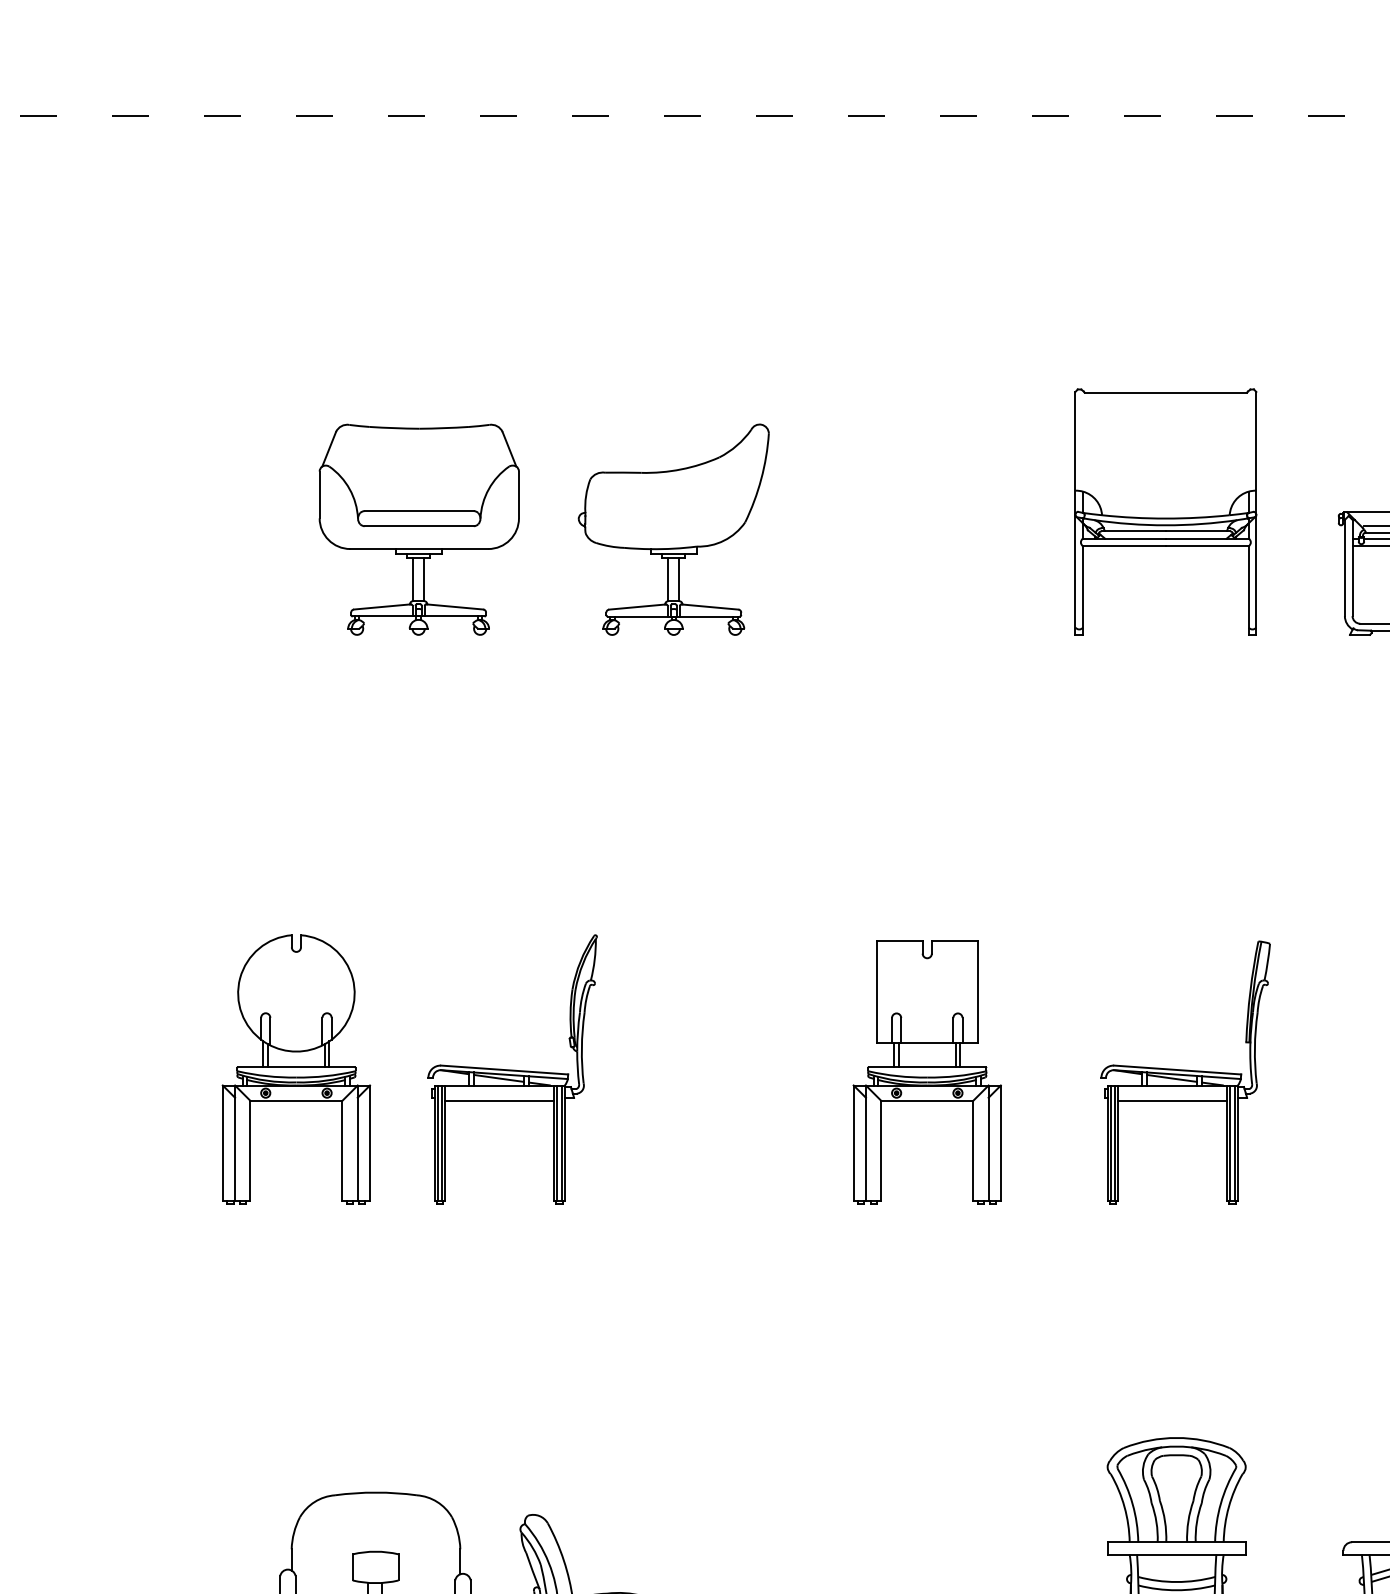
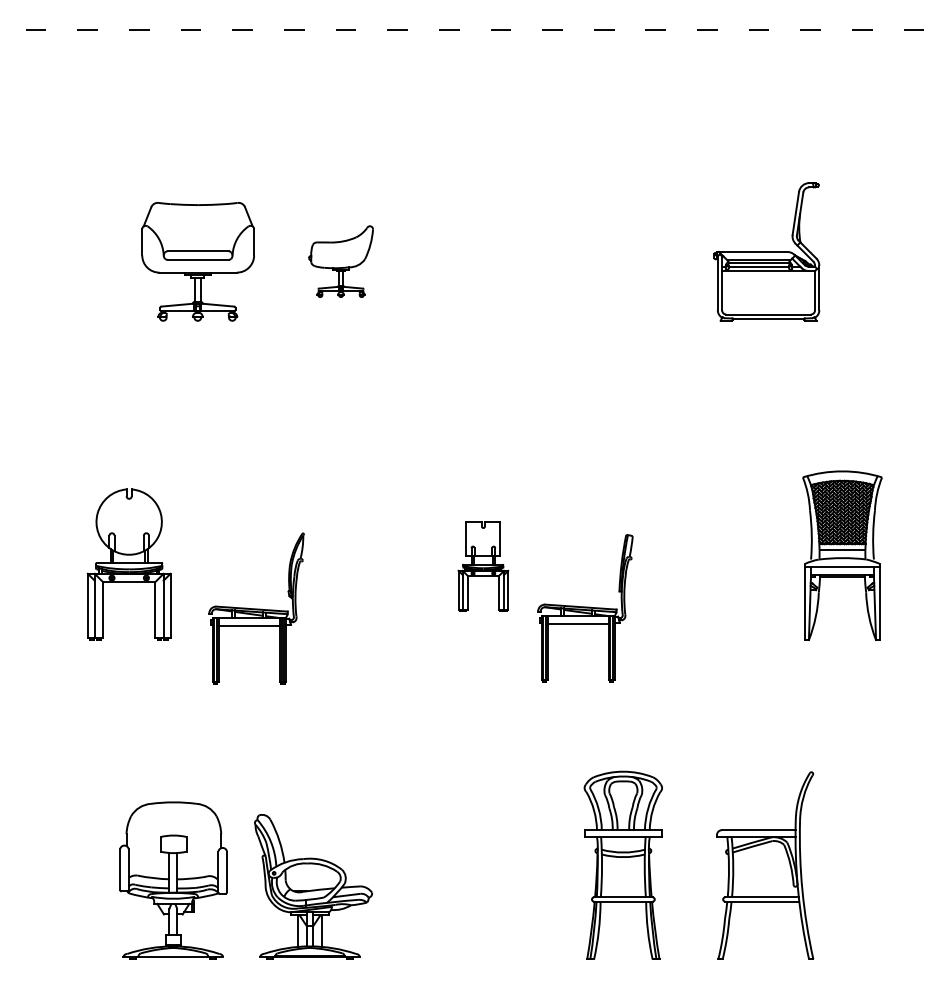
part: (1166, 511) -> (617, 251), removed
part: (672, 529) -> (340, 261), size x0.6
part: (512, 1068) -> (256, 608), moved
part: (927, 1072) -> (483, 566), size x0.6
part: (1185, 1072) -> (585, 608), moved

